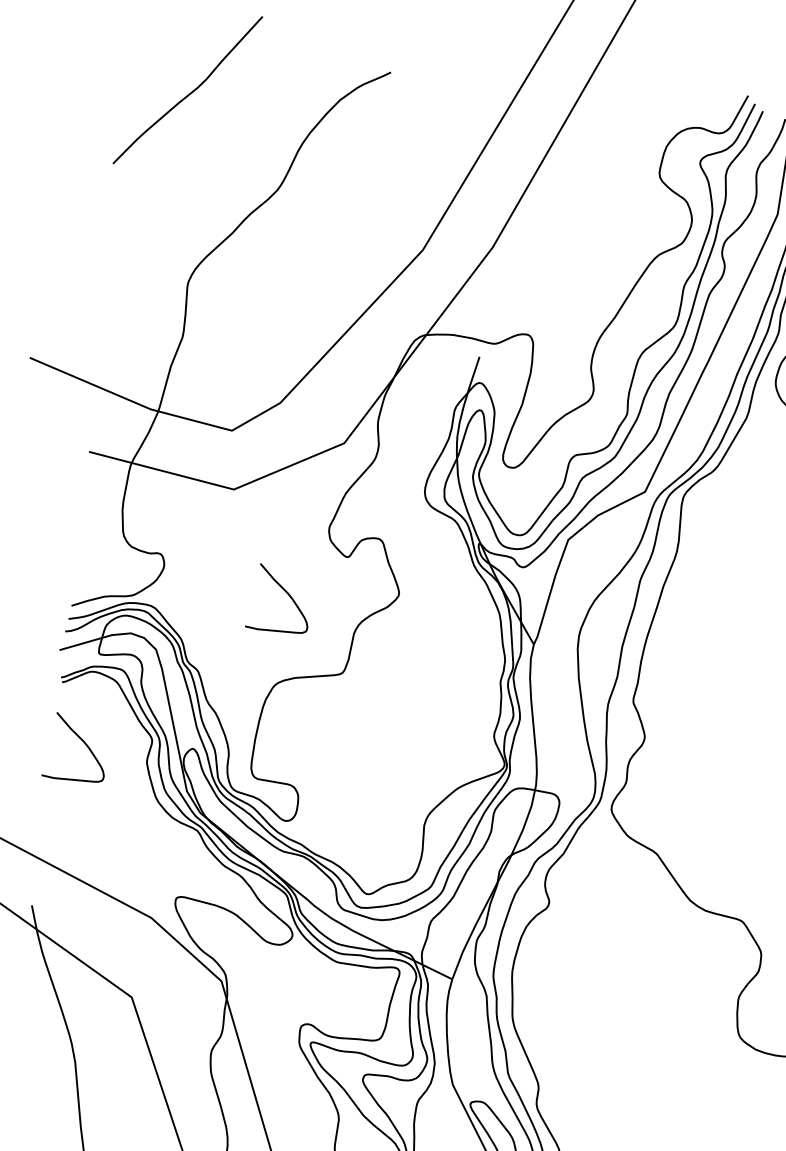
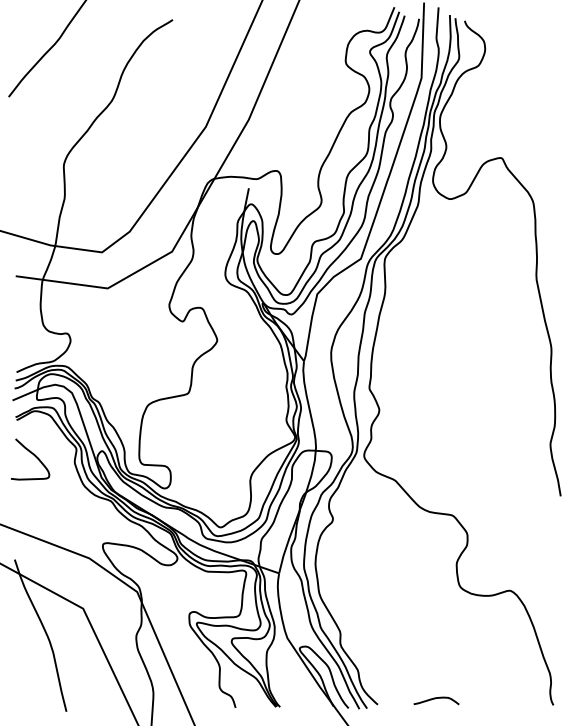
curve: (285, 593) -> (147, 348), removed

